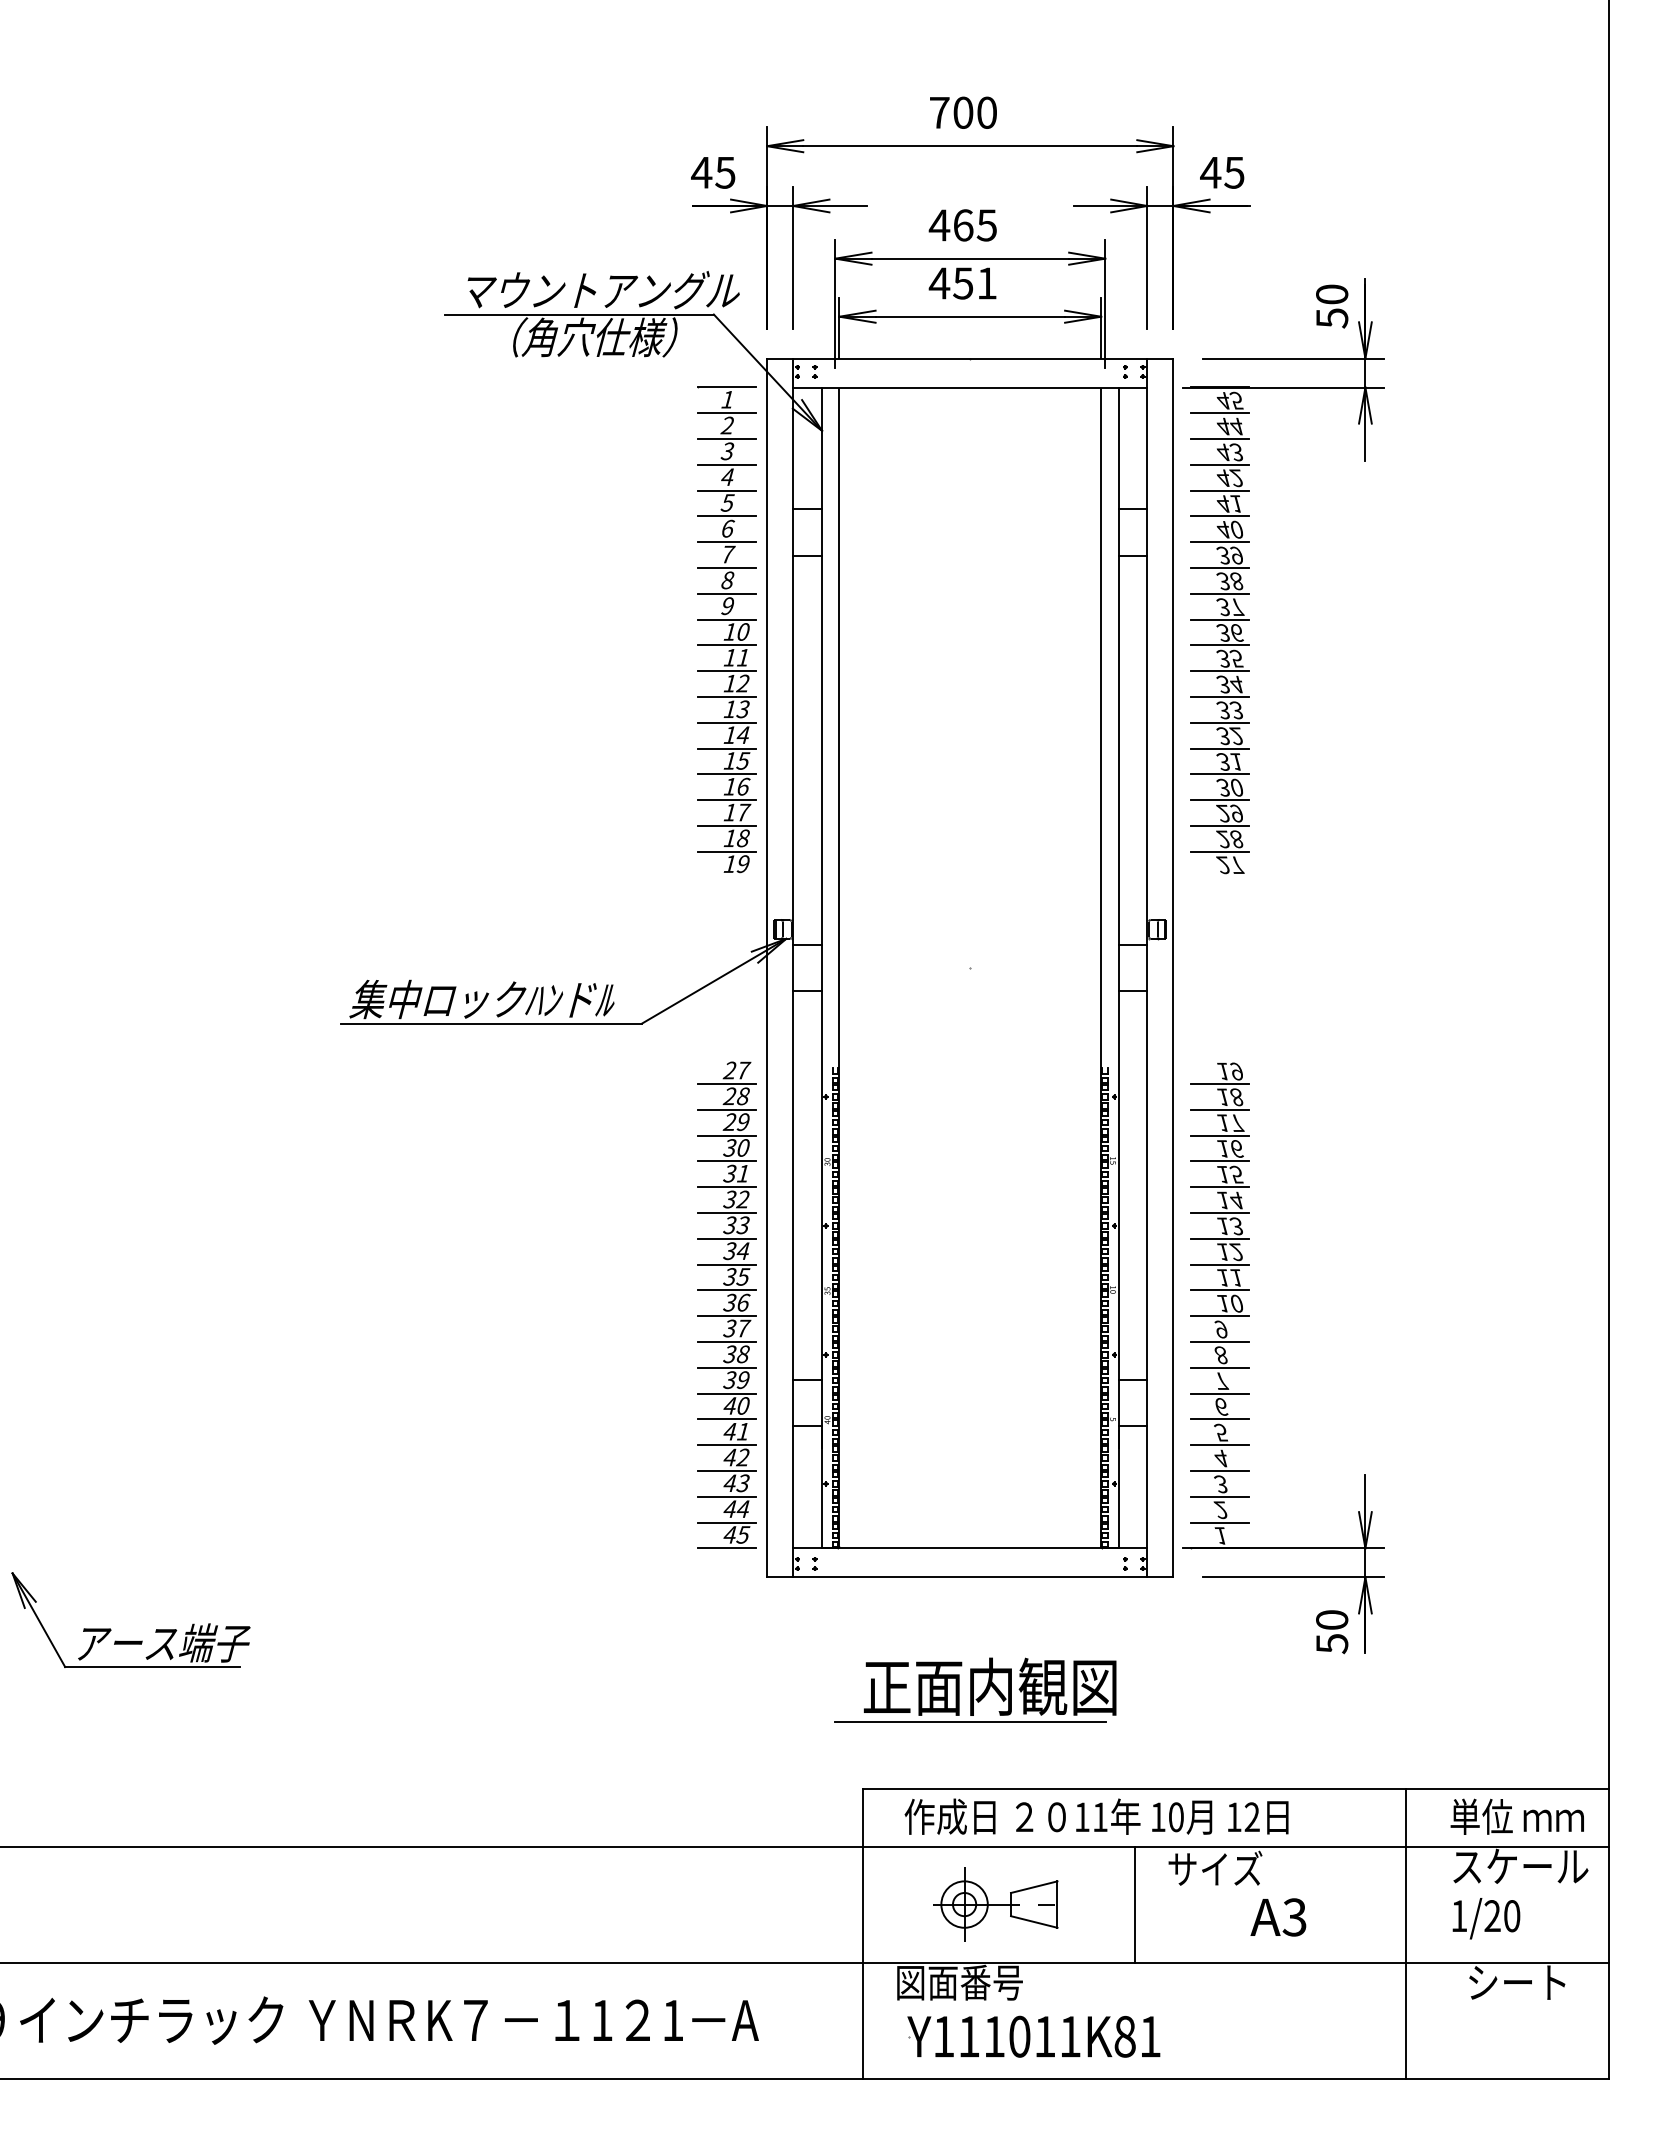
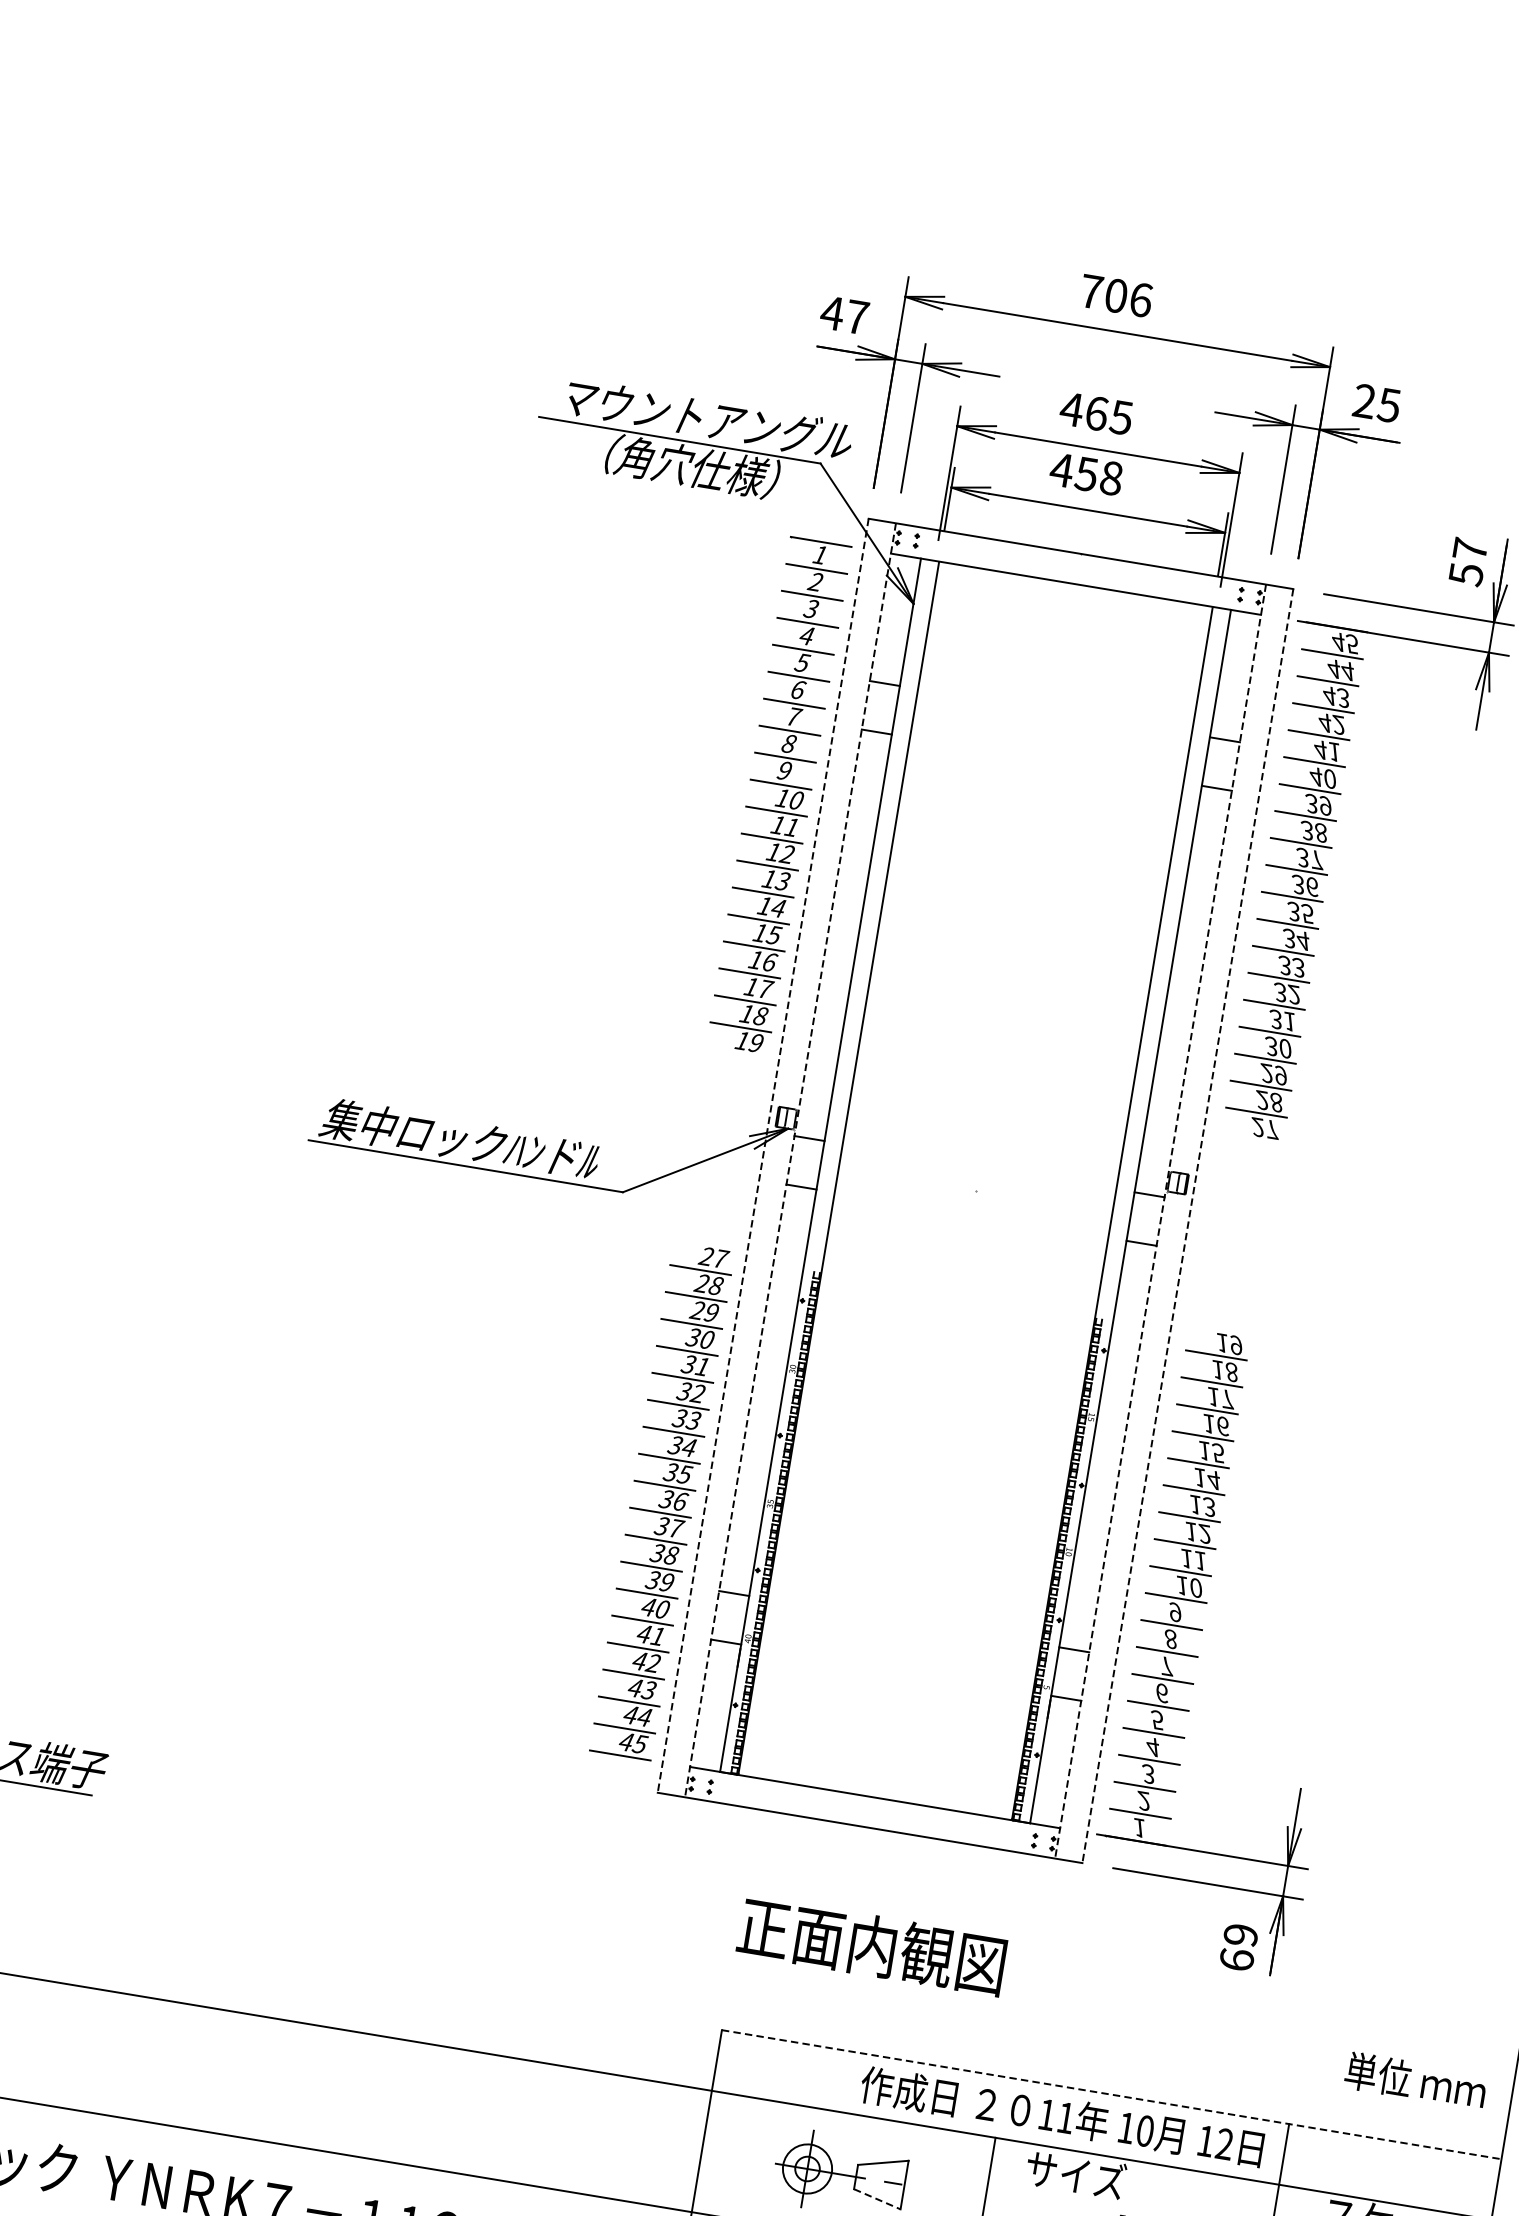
text: (987, 112) -> (1141, 299), 700 -> 706
text: (725, 172) -> (857, 317), 45 -> 47
text: (1210, 172) -> (1364, 401), 45 -> 25
text: (987, 283) -> (1111, 478), 451 -> 458
text: (1332, 294) -> (1470, 549), 50 -> 57
line: (767, 968) -> (763, 1156), solid -> dashed
line: (793, 968) -> (790, 1160), solid -> dashed
line: (1147, 968) -> (1160, 1222), solid -> dashed
line: (1173, 968) -> (1187, 1226), solid -> dashed
text: (1332, 1632) -> (1239, 1948), 50 -> 69
line: (970, 1722) -> (845, 1979), removed
line: (1236, 1788) -> (1111, 2094), solid -> dashed
text: (1096, 1816) -> (1062, 2116), moved
text: (1516, 1816) -> (1414, 2080), moved
line: (1034, 1922) -> (877, 2199), solid -> dashed

